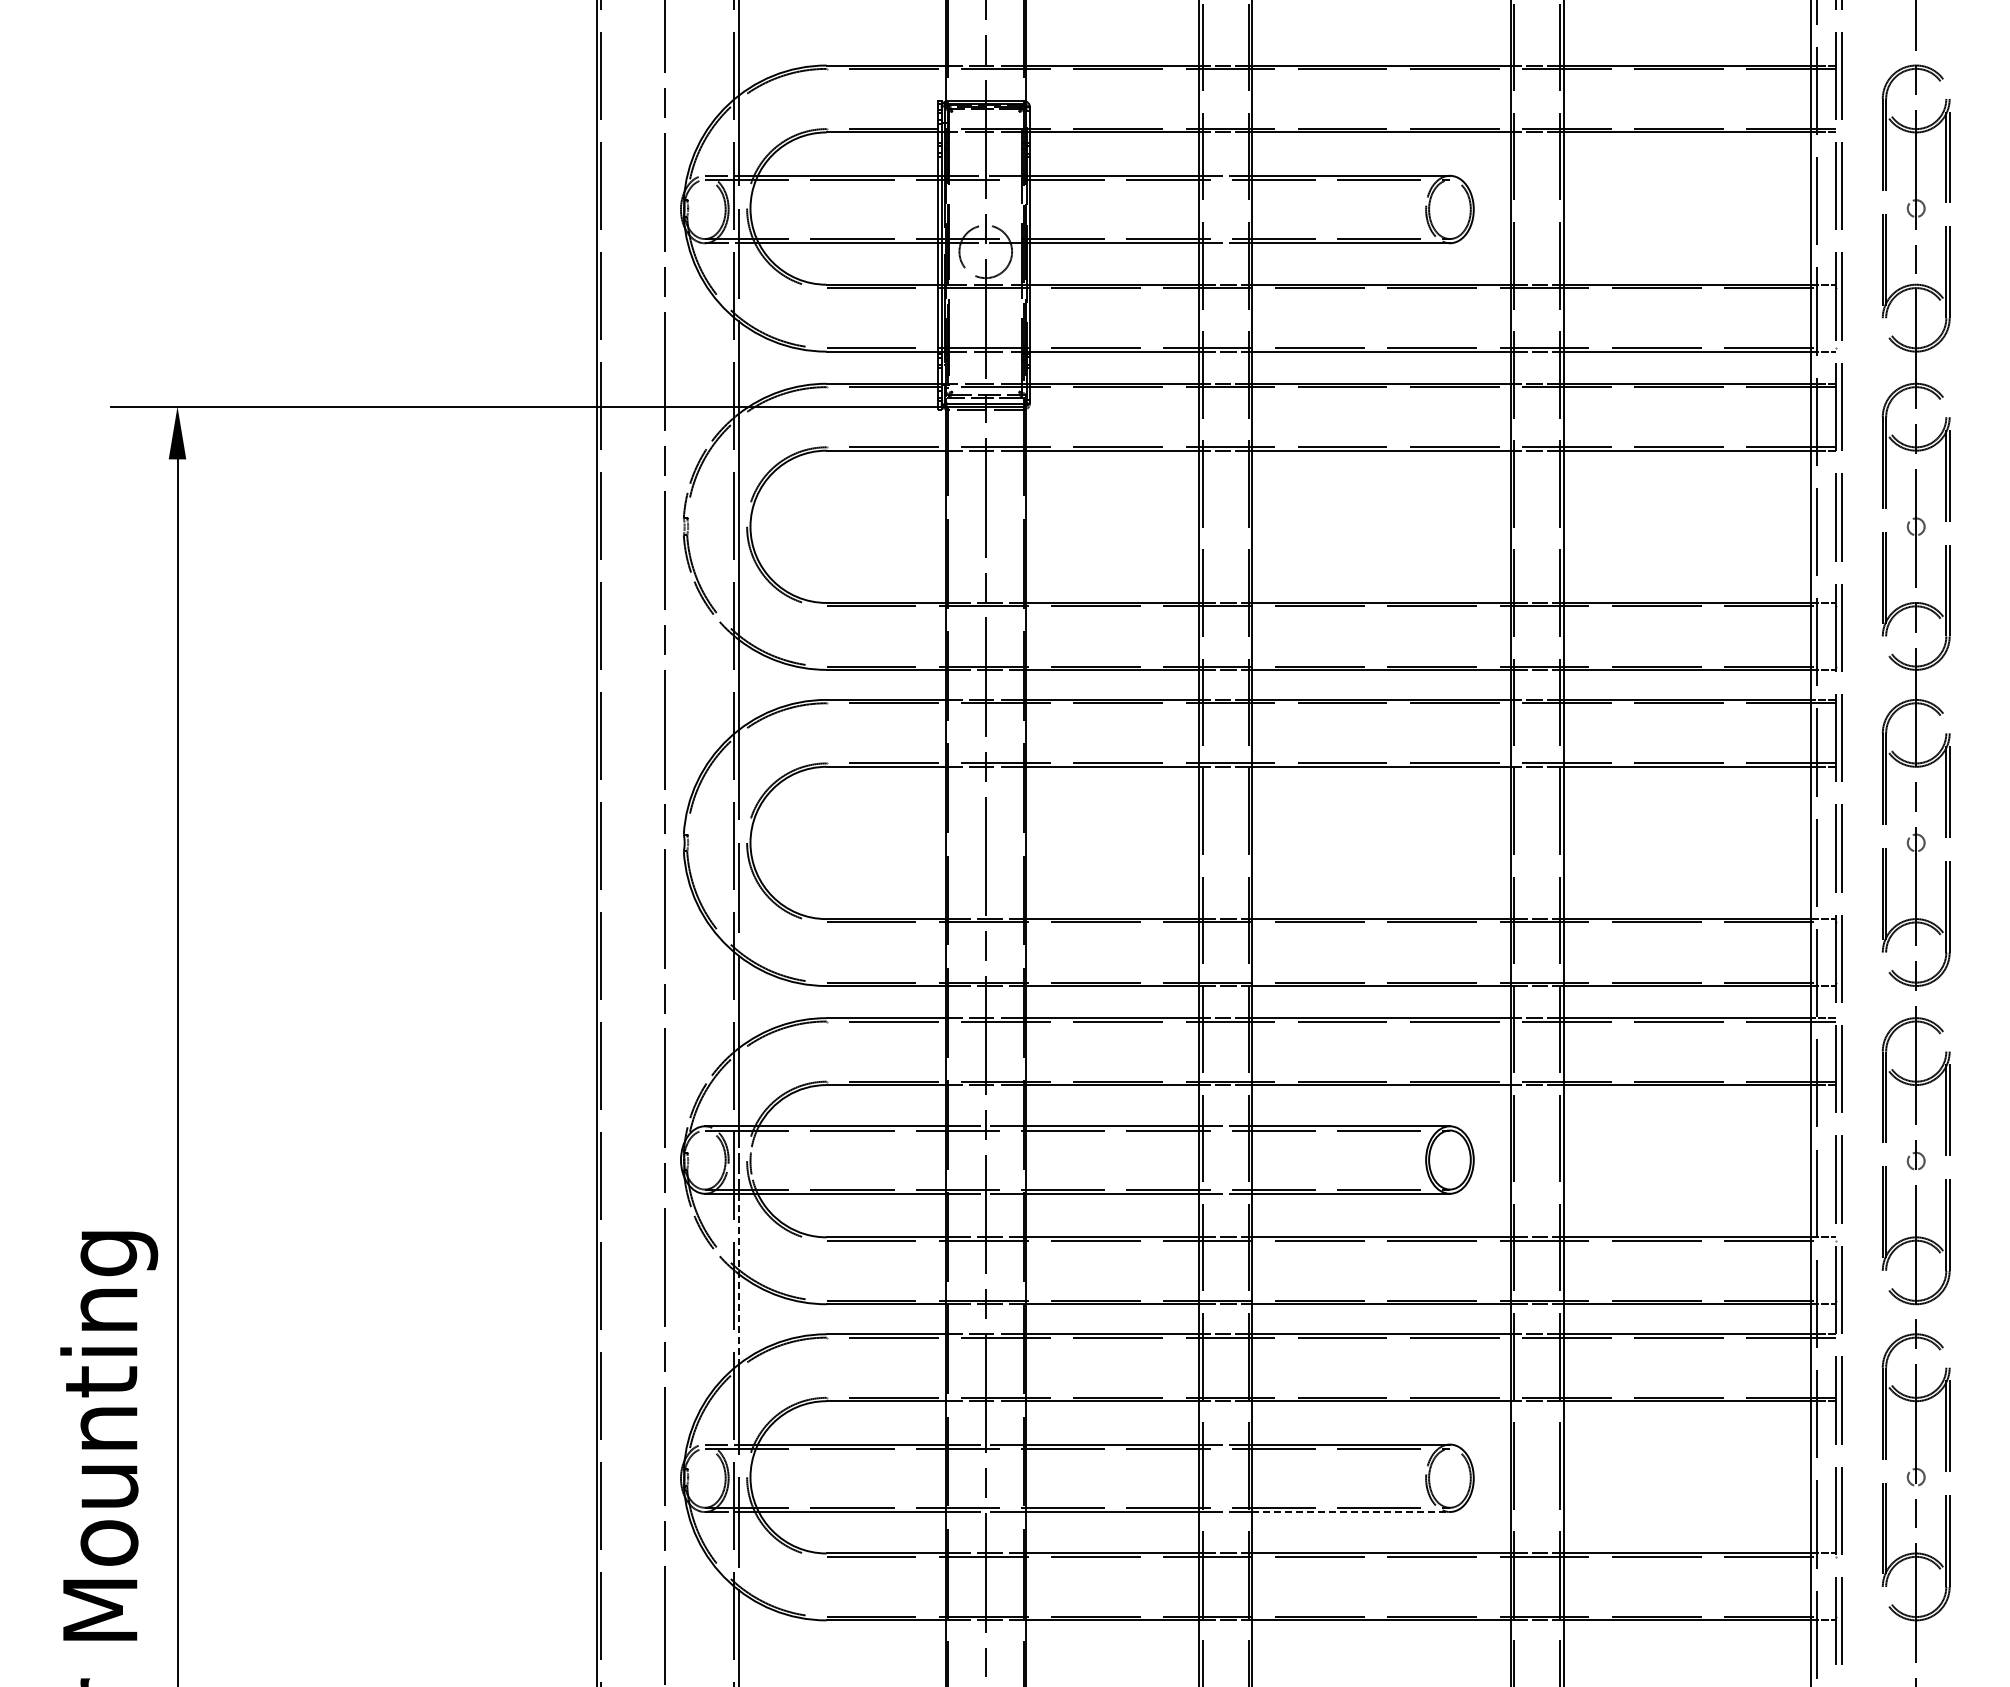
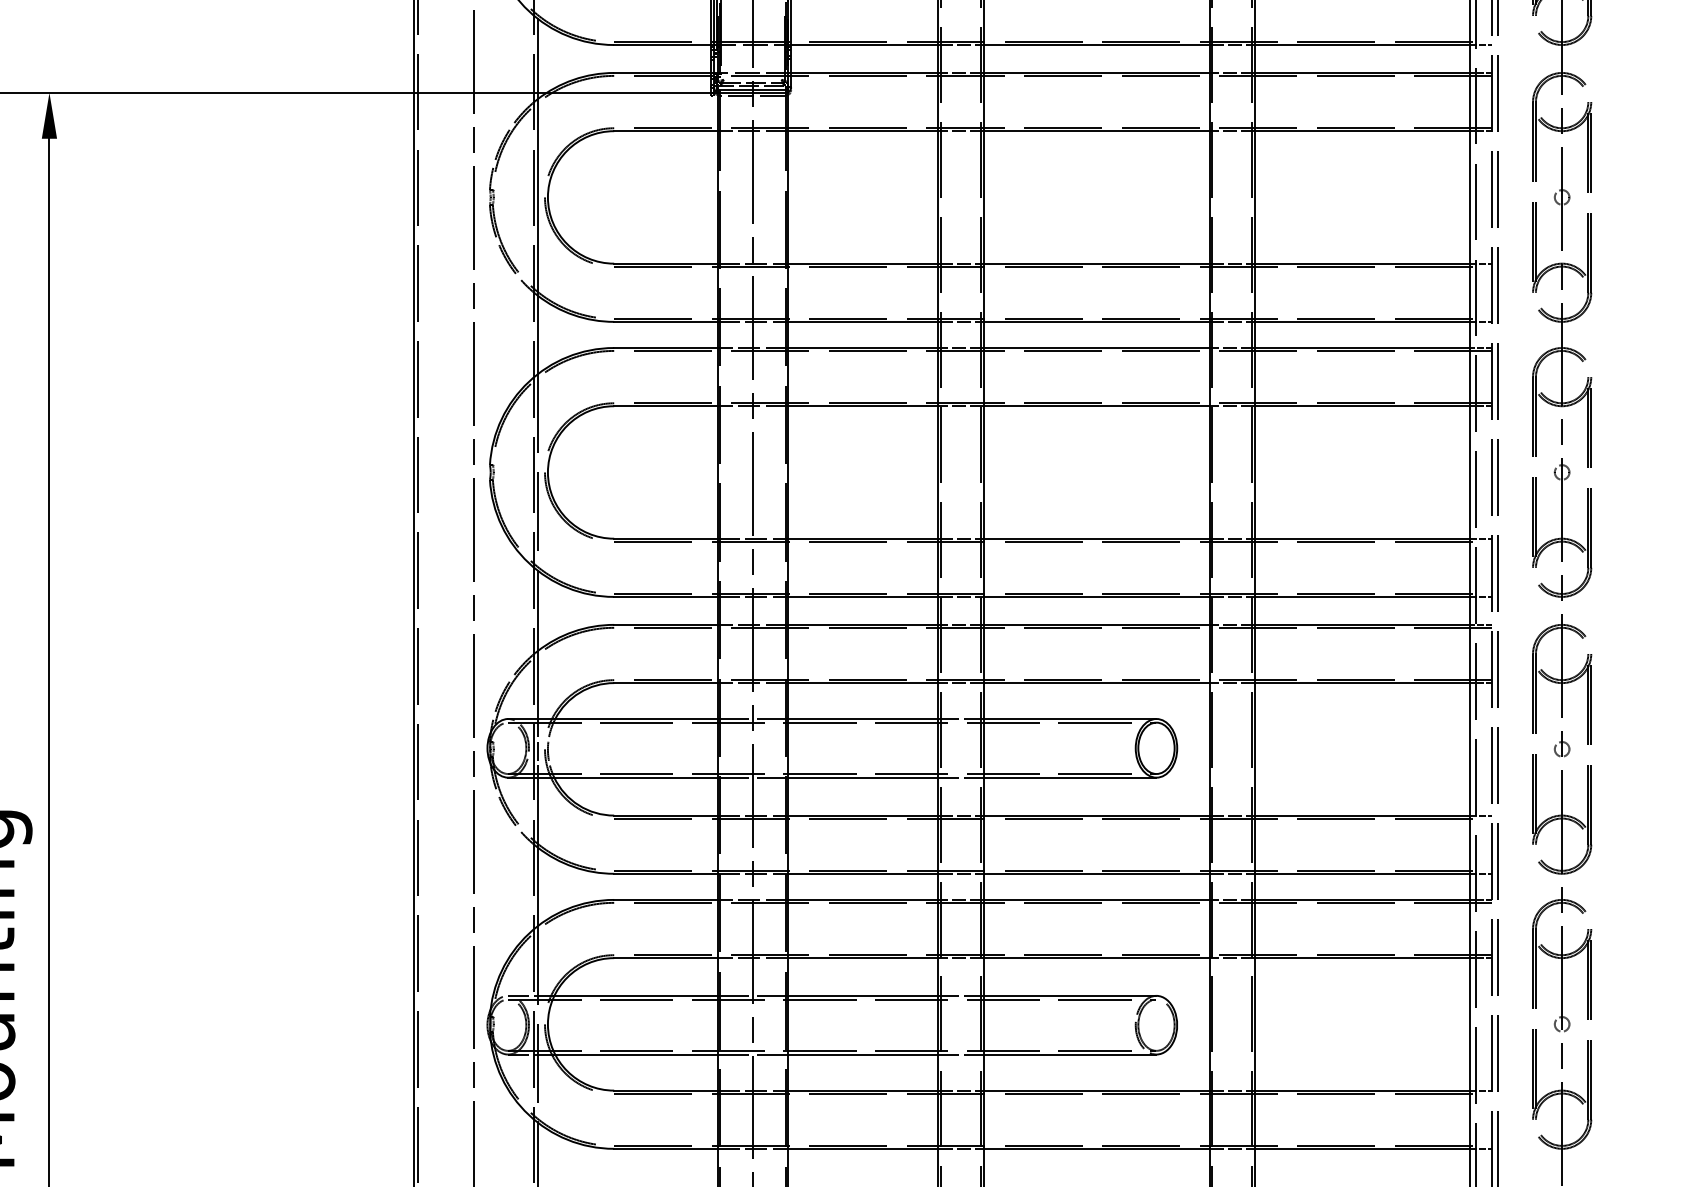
line: (738, 1279) -> (537, 852), dashed -> solid
line: (1350, 1512) -> (1069, 1054), dashed -> solid

